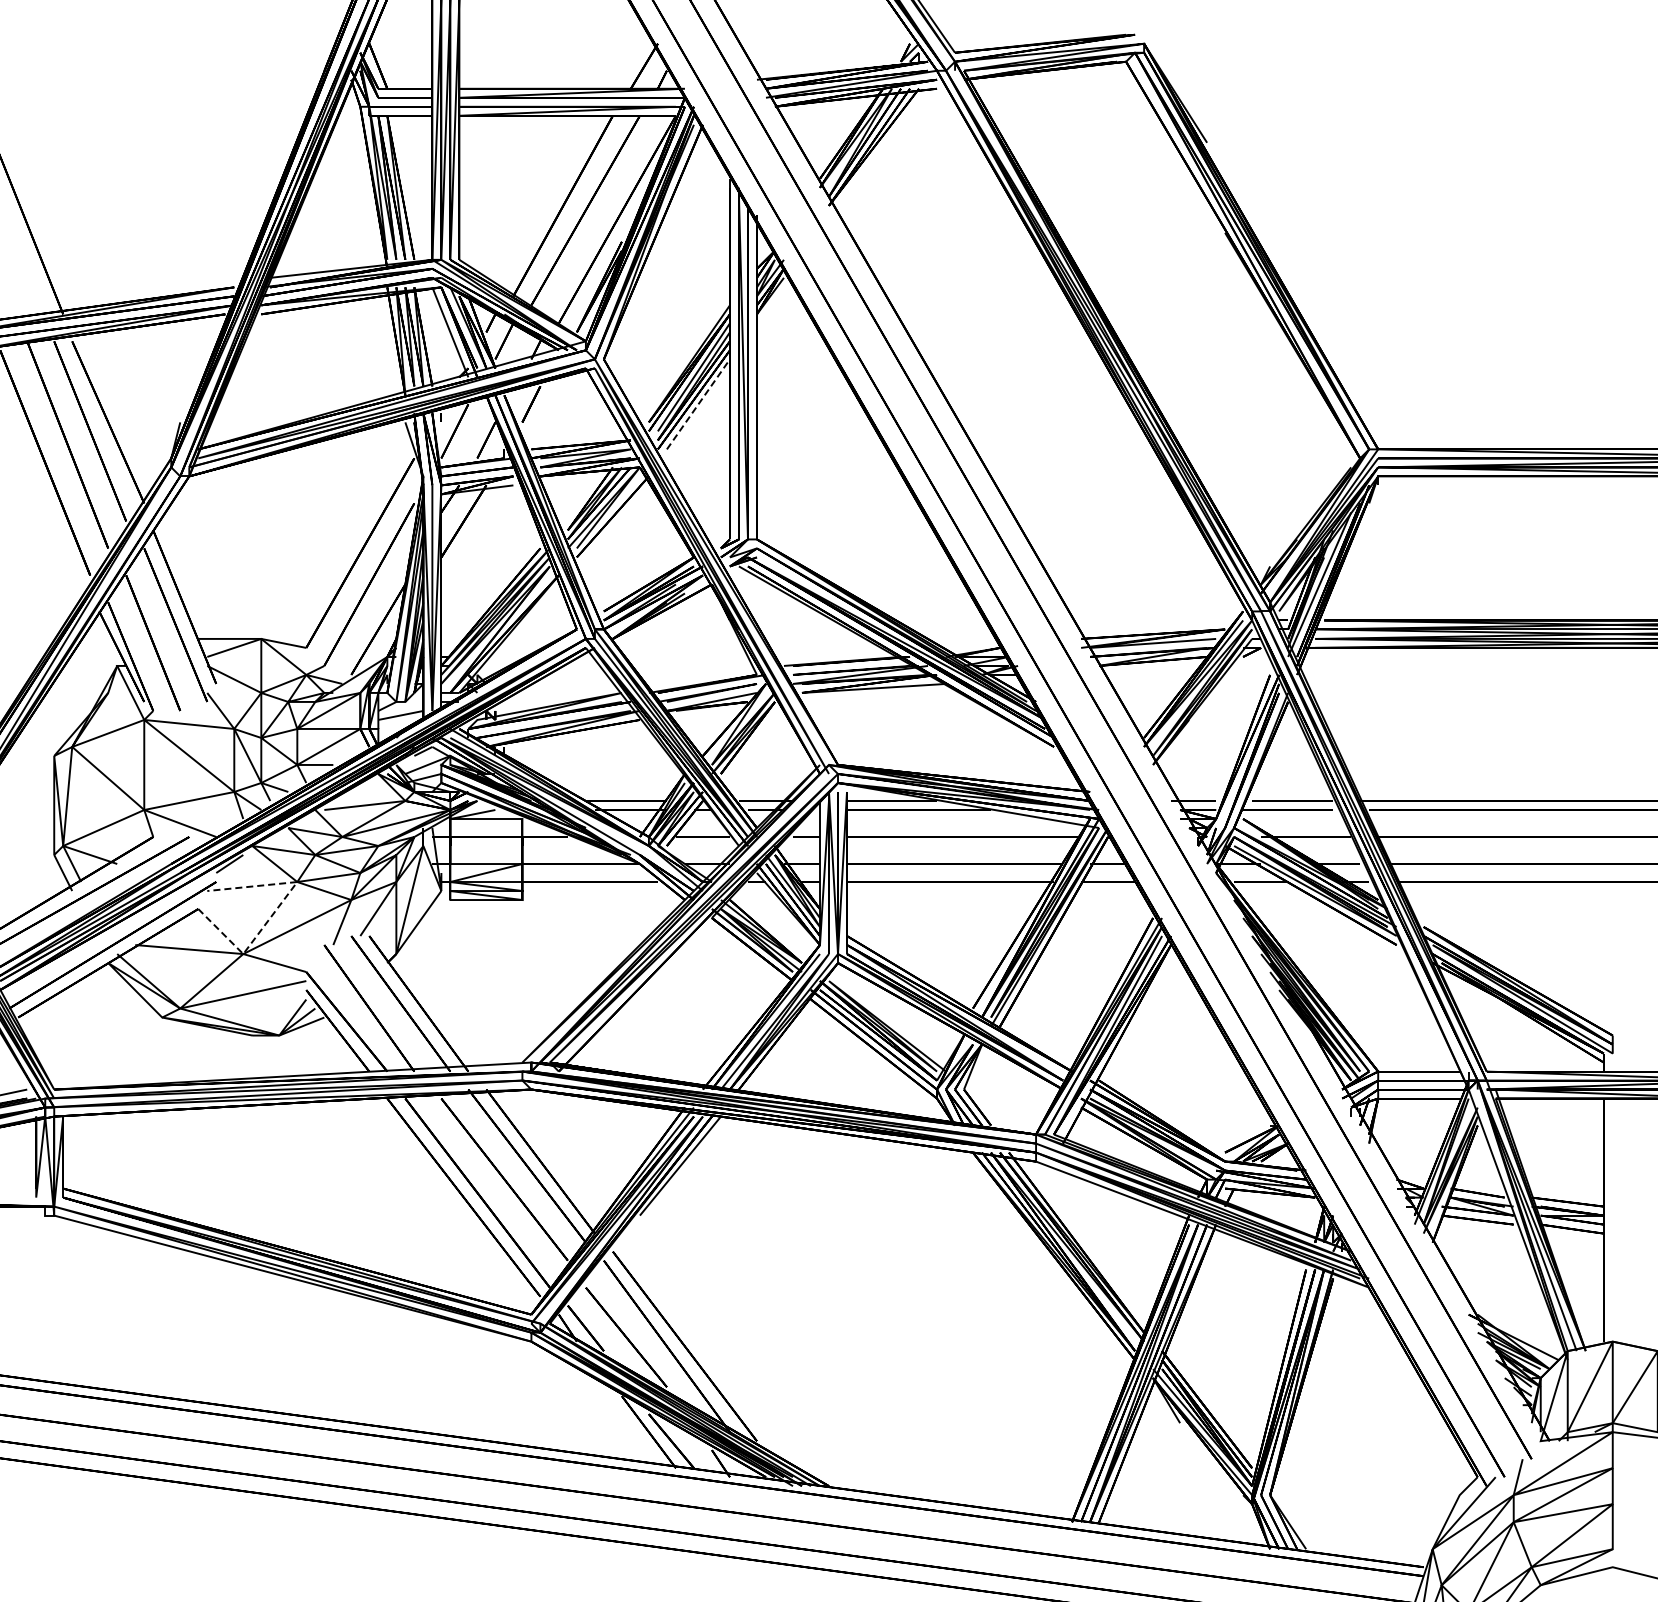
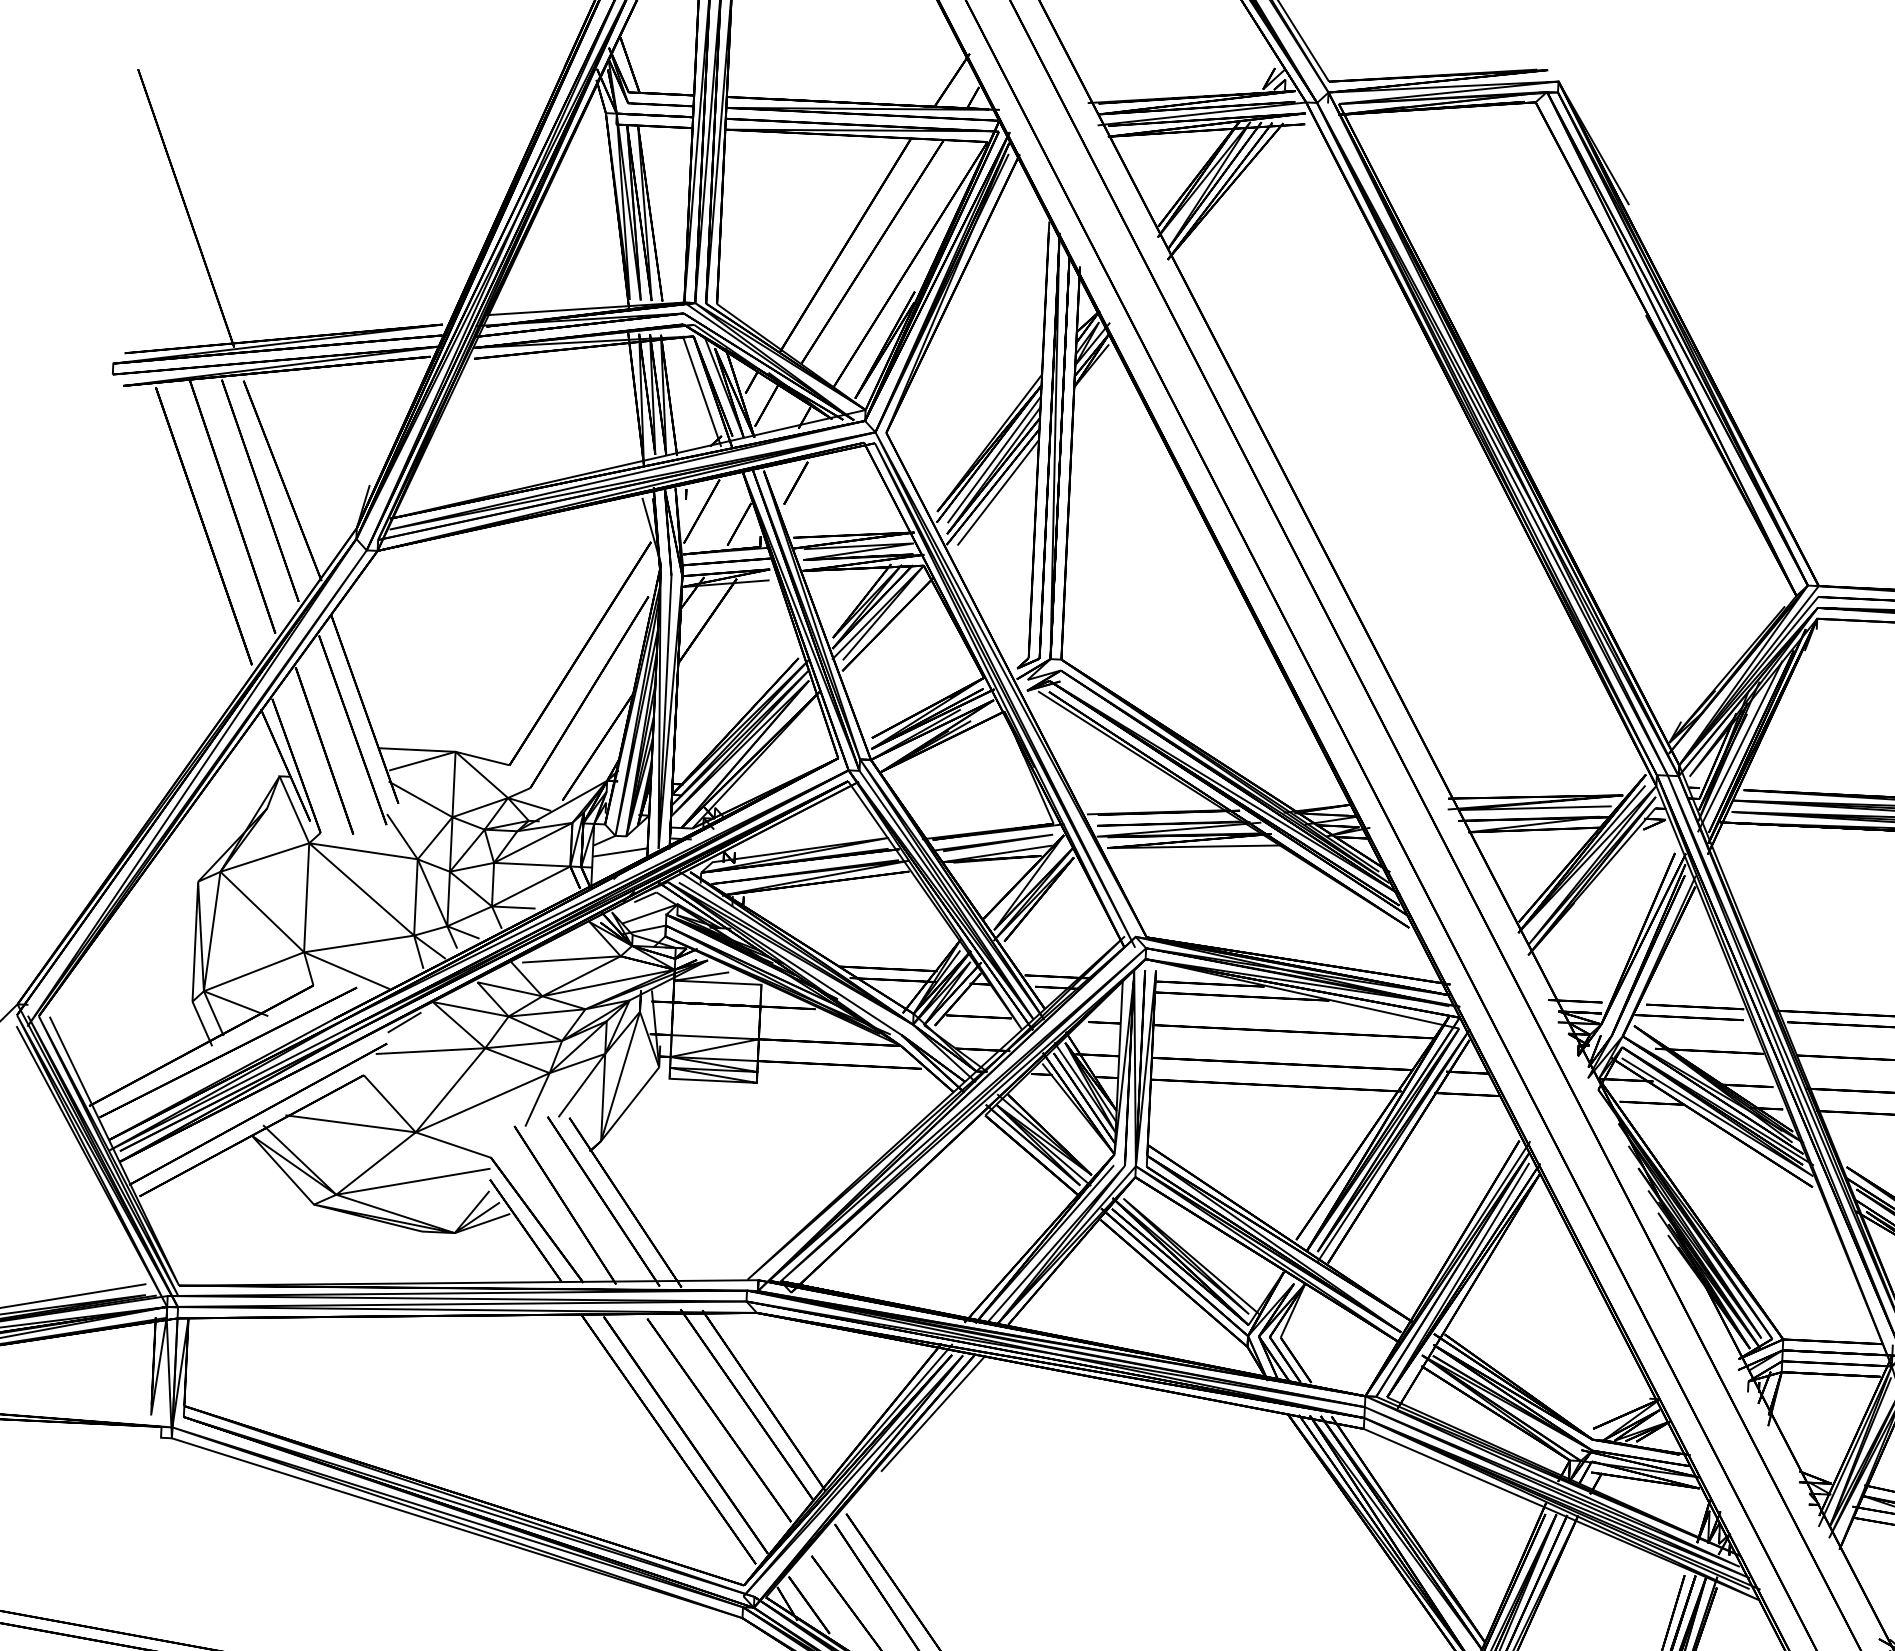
line: (698, 404) -> (998, 492), dashed -> solid
line: (278, 907) -> (461, 1078), dashed -> solid

